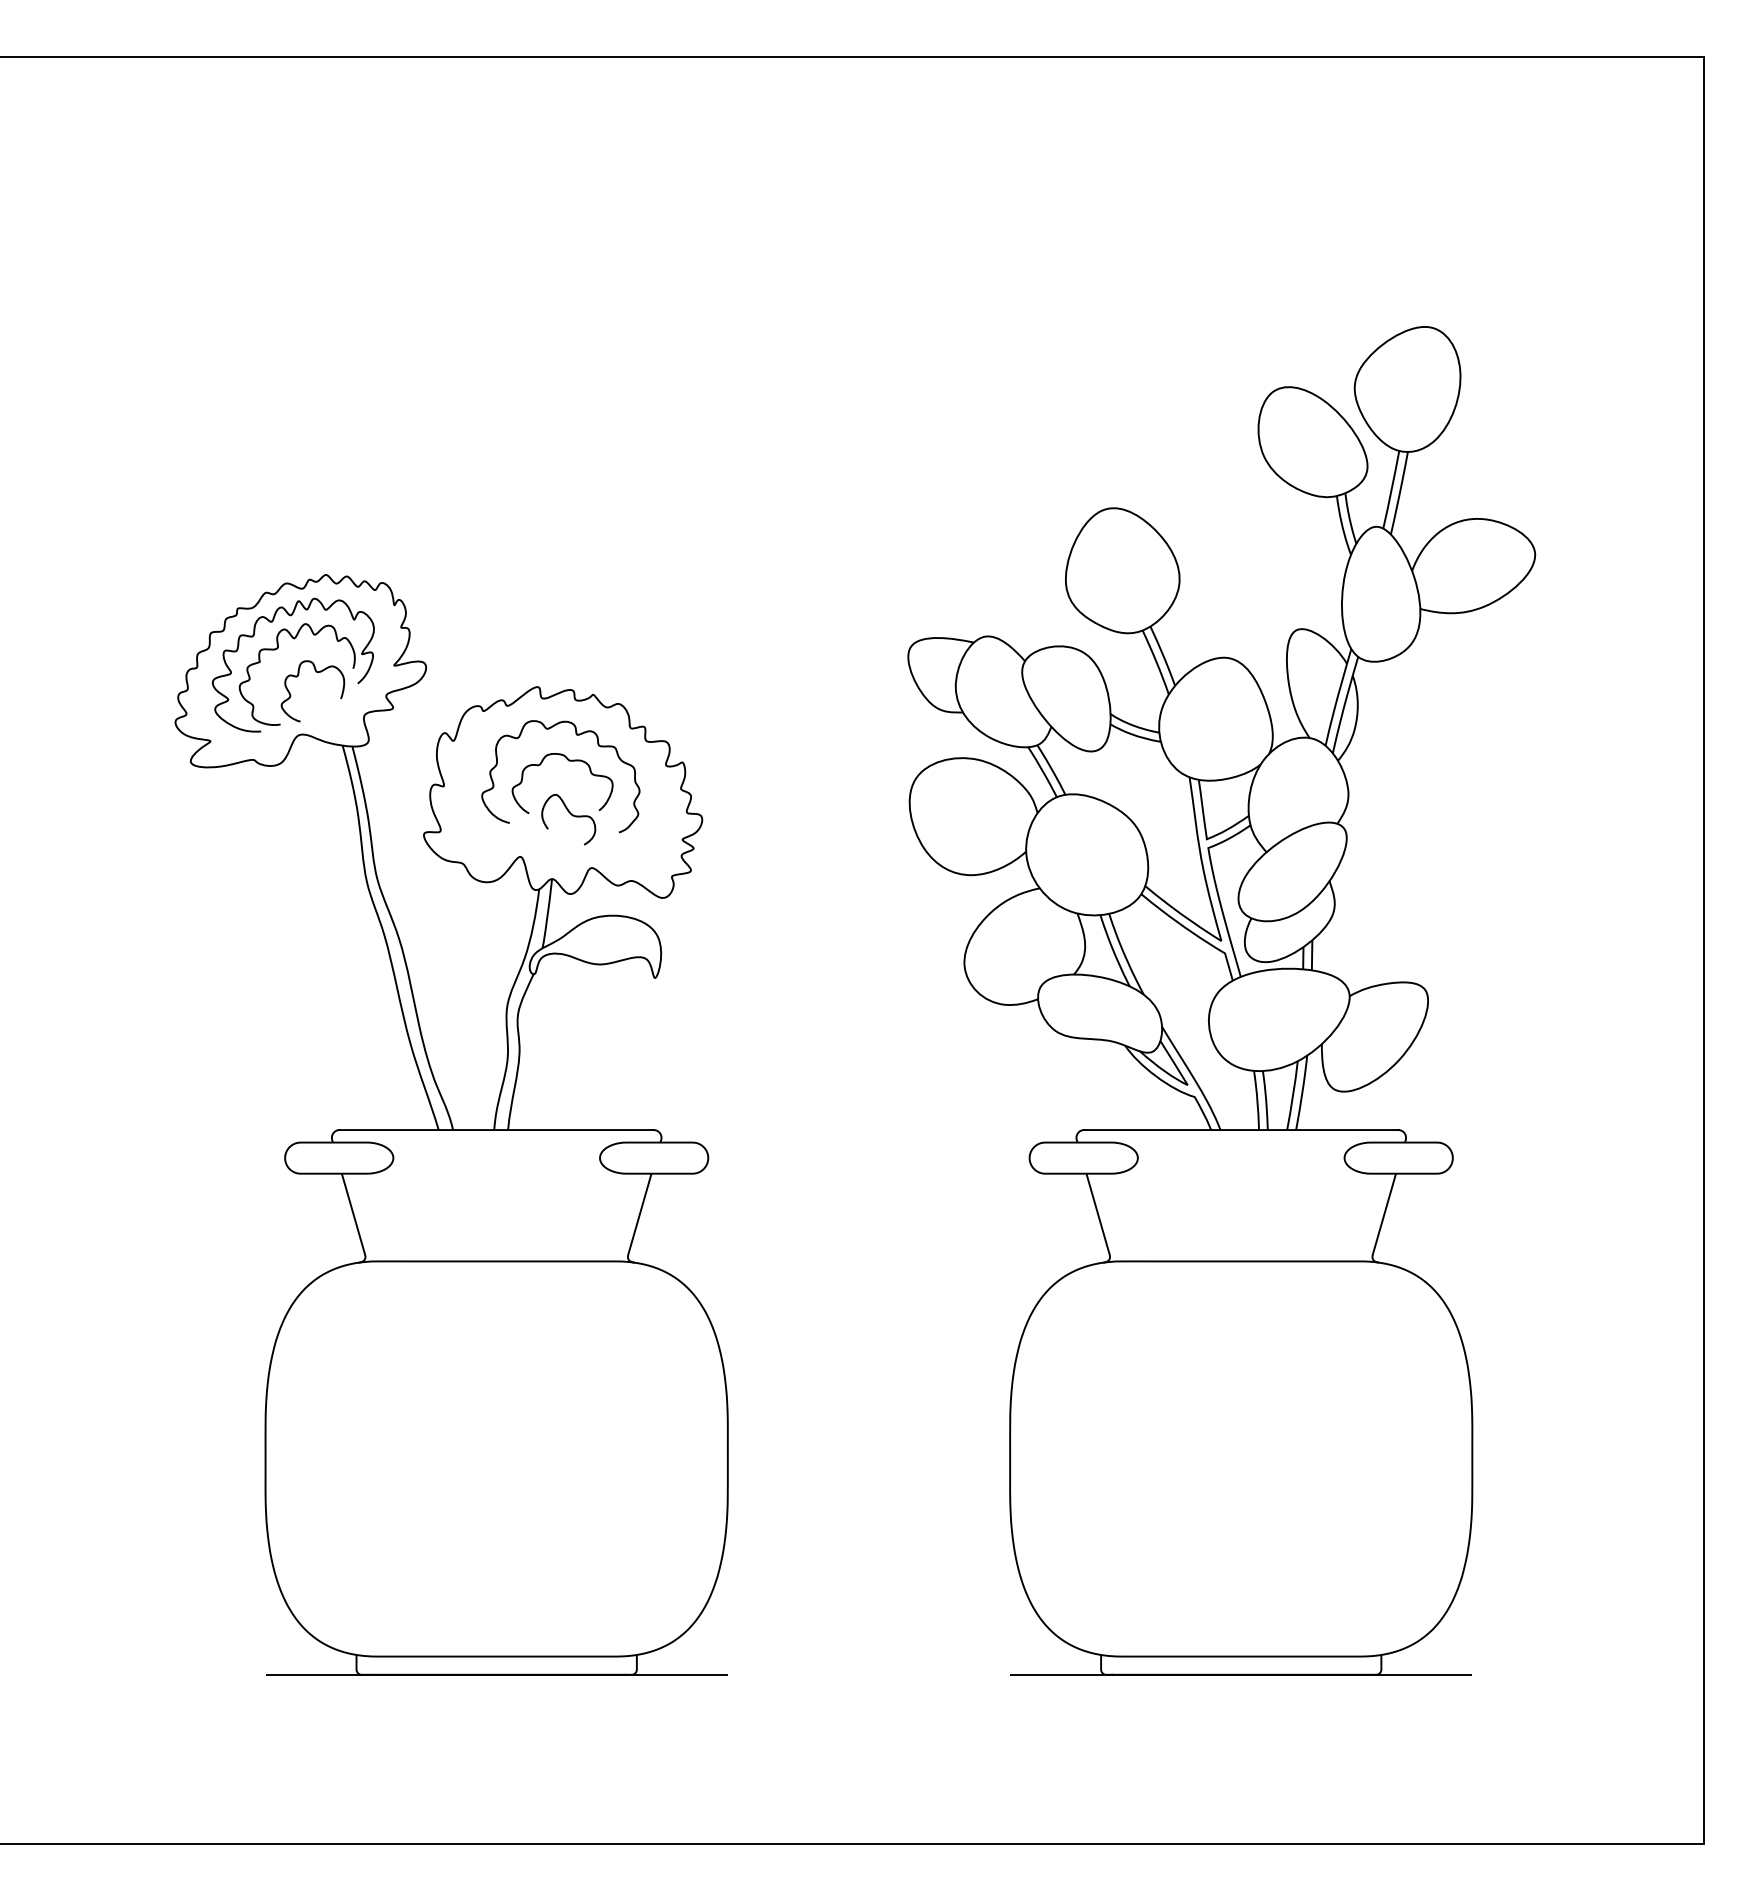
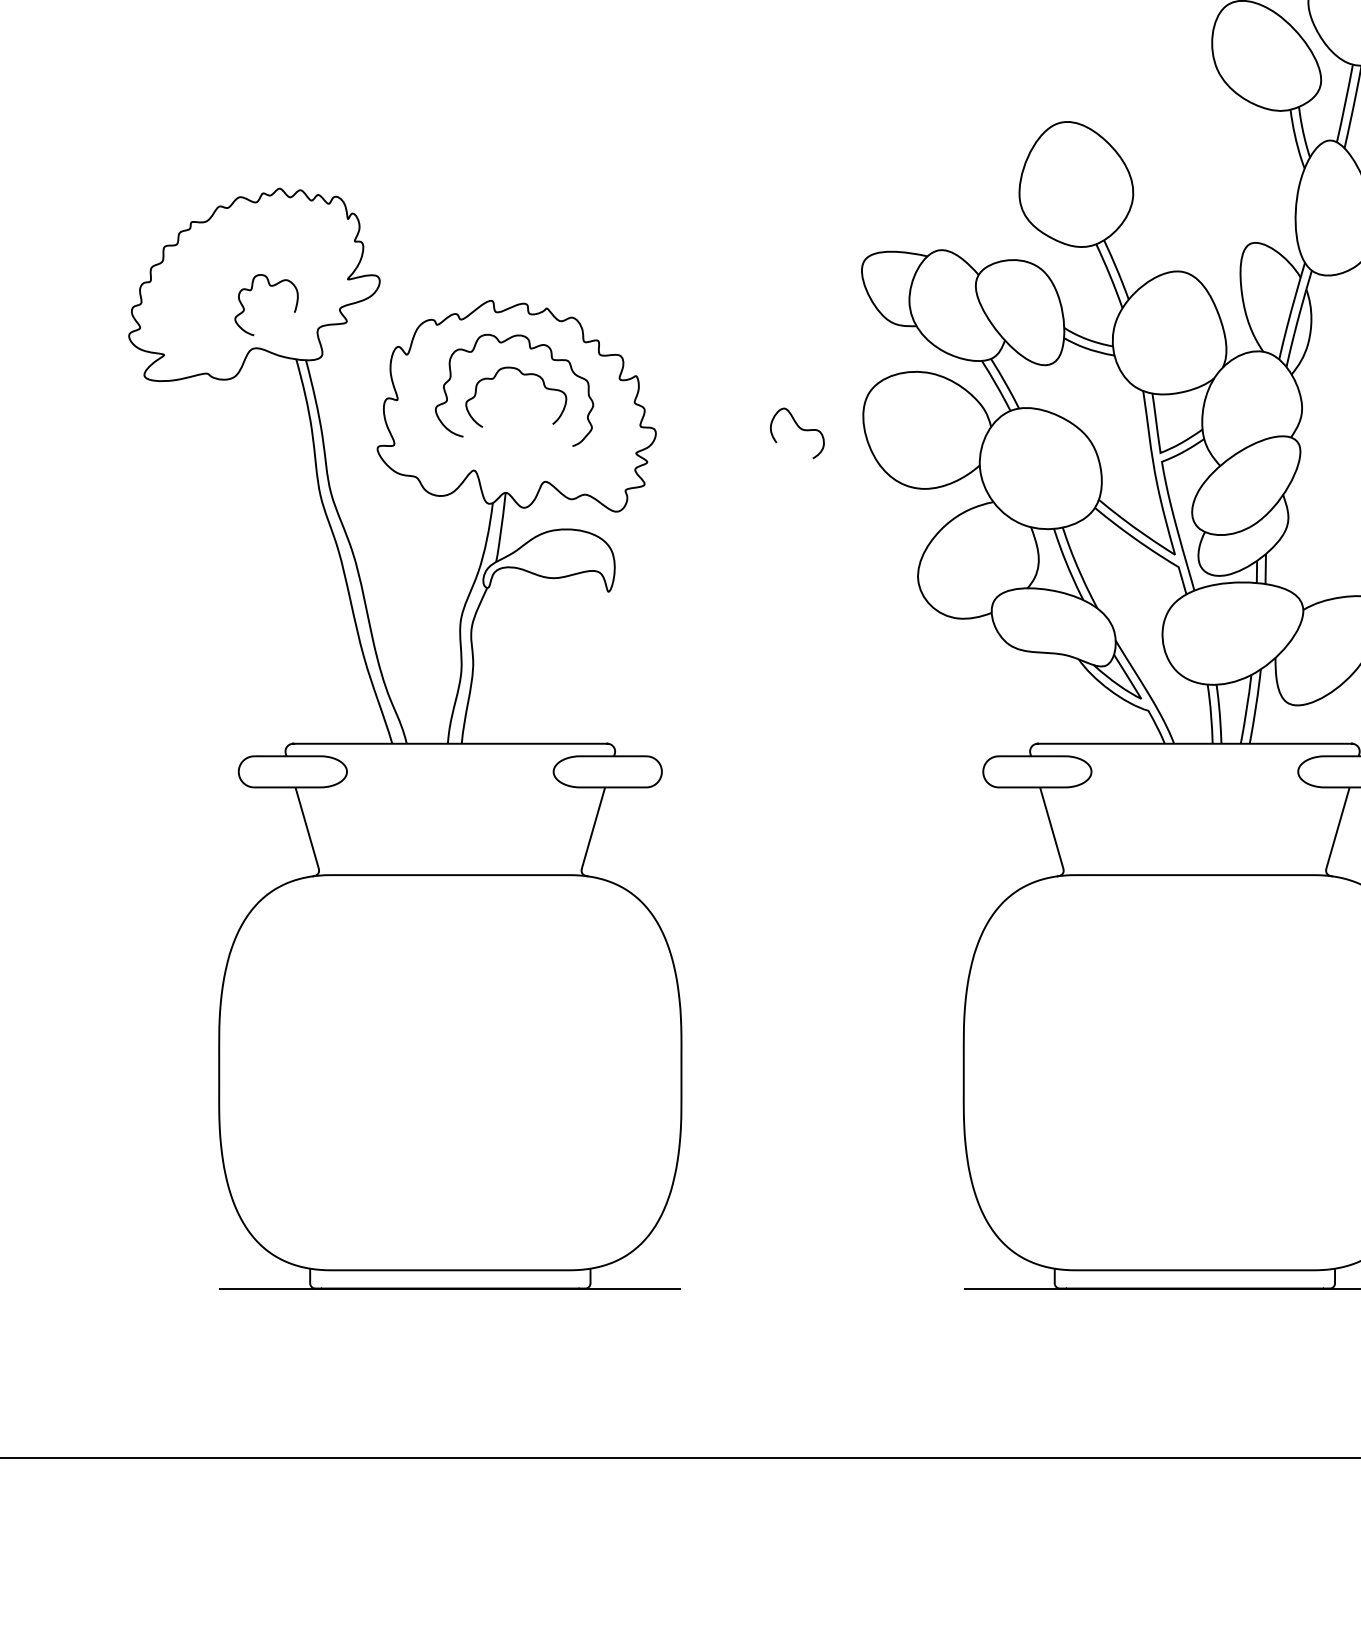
part: (277, 649) -> (231, 263), removed
curve: (571, 815) -> (800, 429), moved

